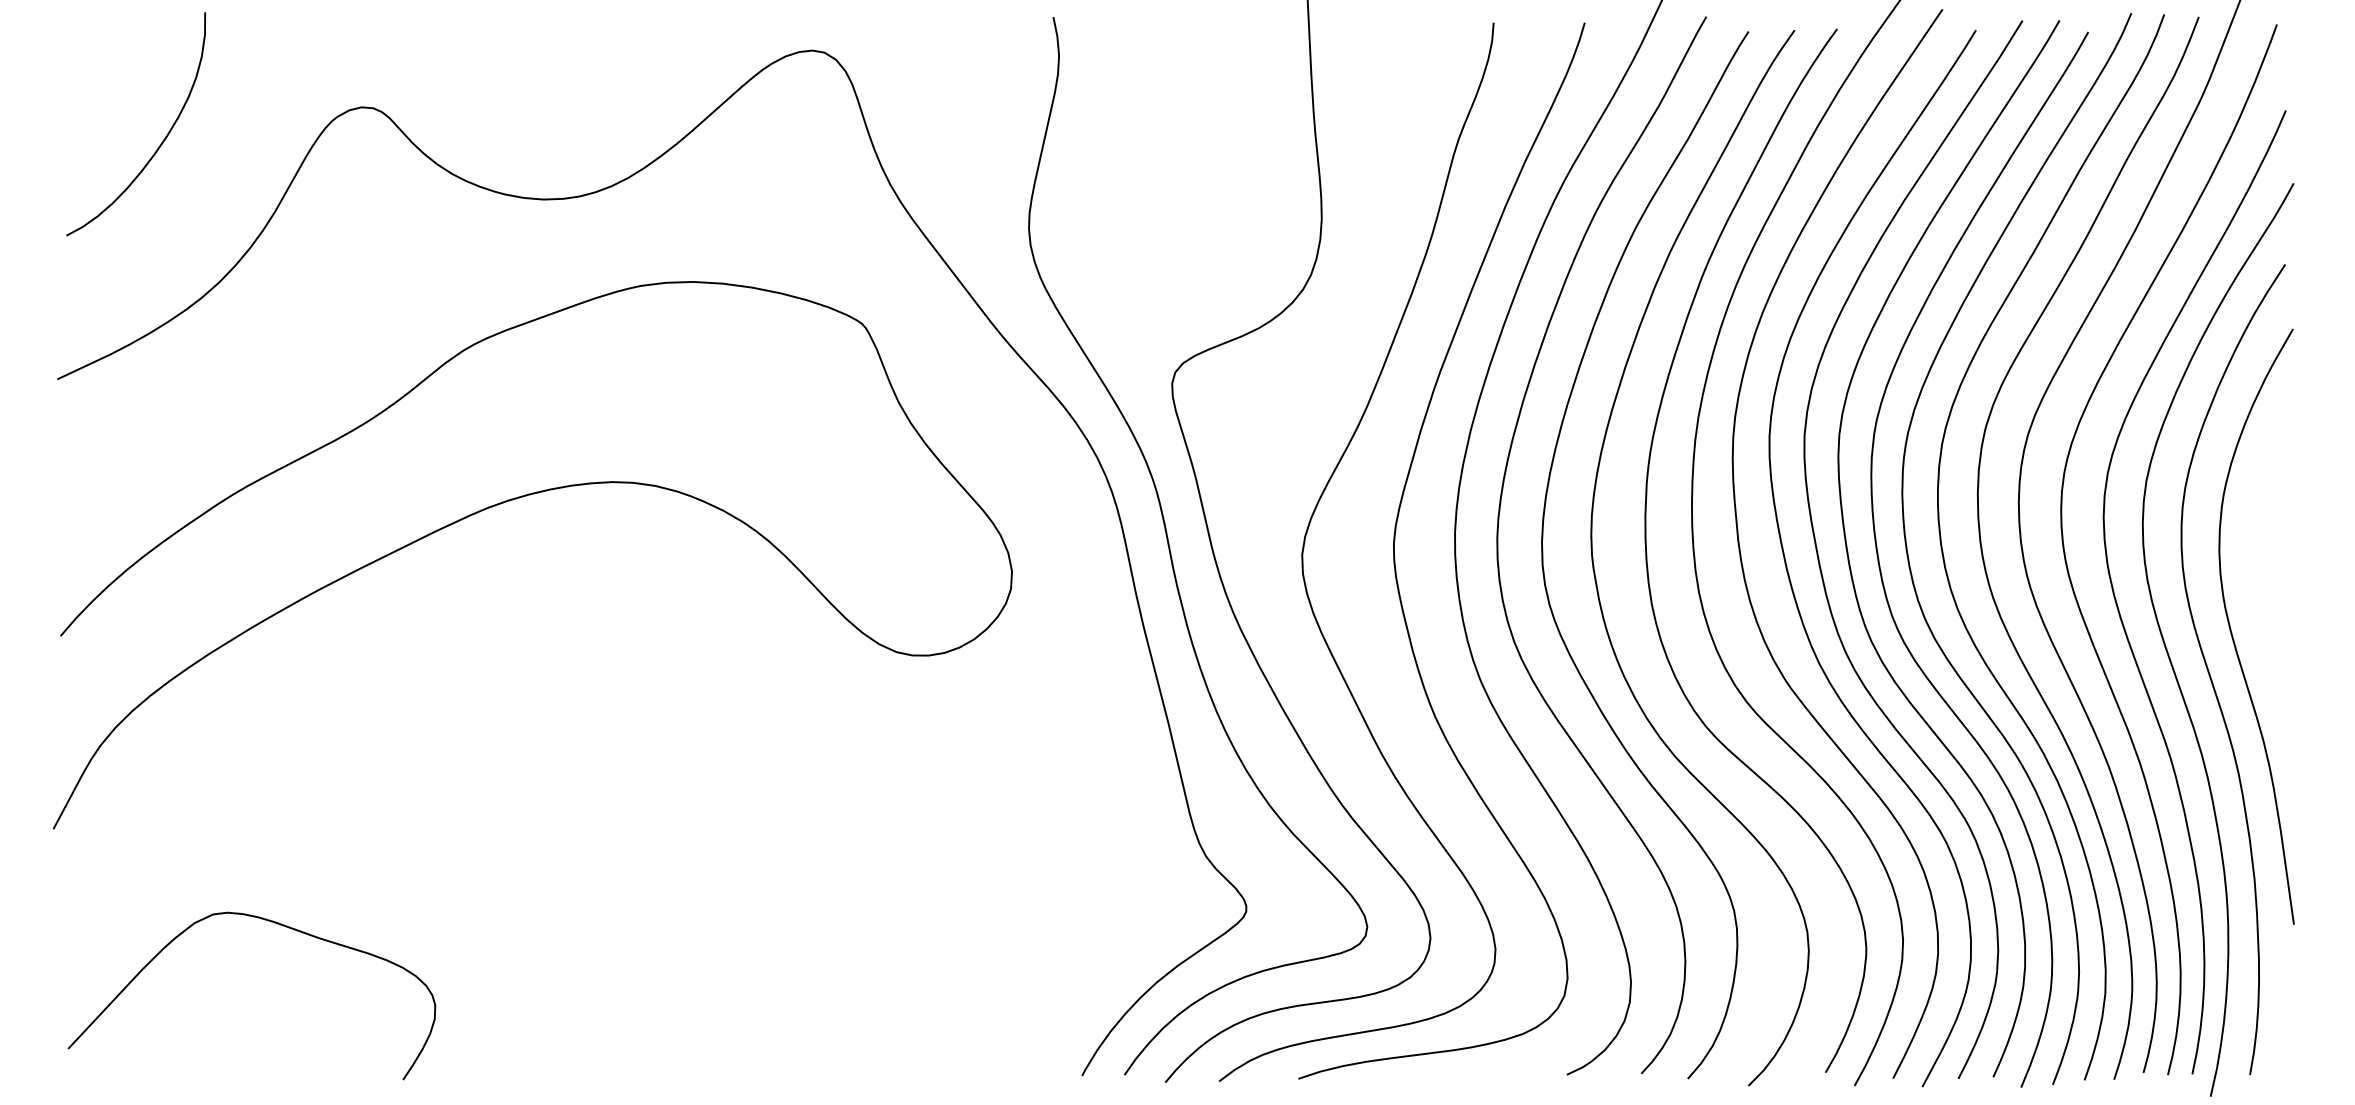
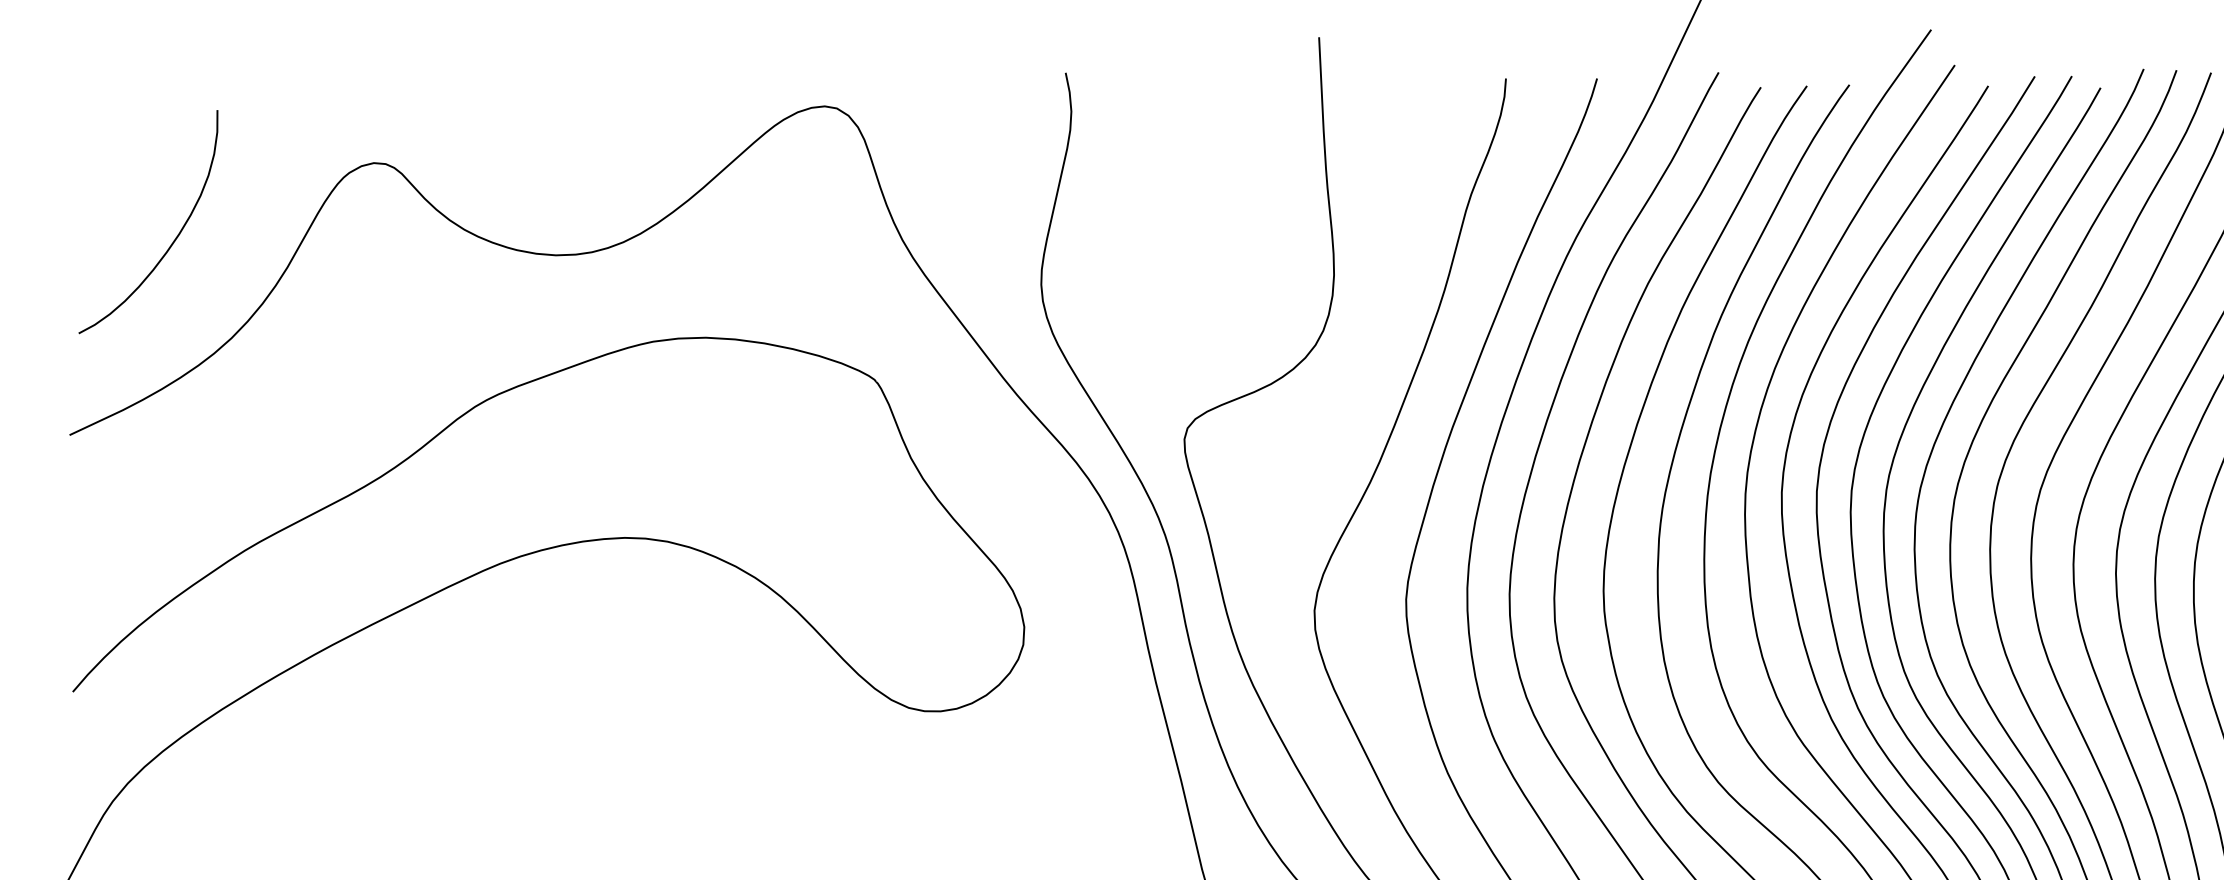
curve: (160, 143) -> (172, 241), moved

